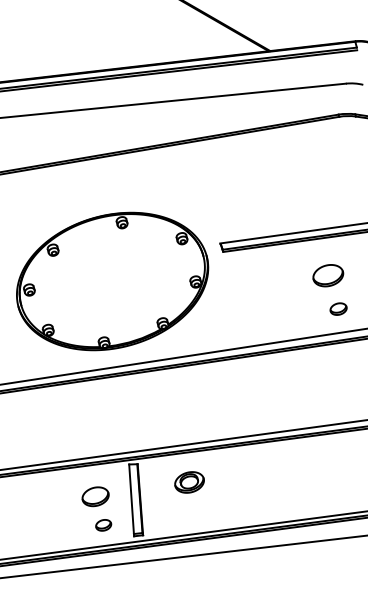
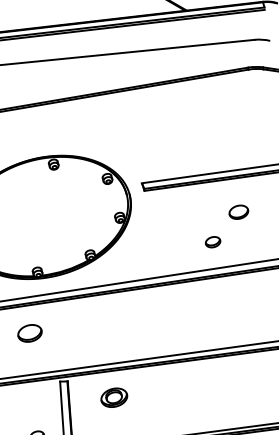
part: (328, 275) -> (239, 212), size x0.7
part: (338, 308) -> (212, 241), moved
part: (95, 496) -> (29, 333), moved

